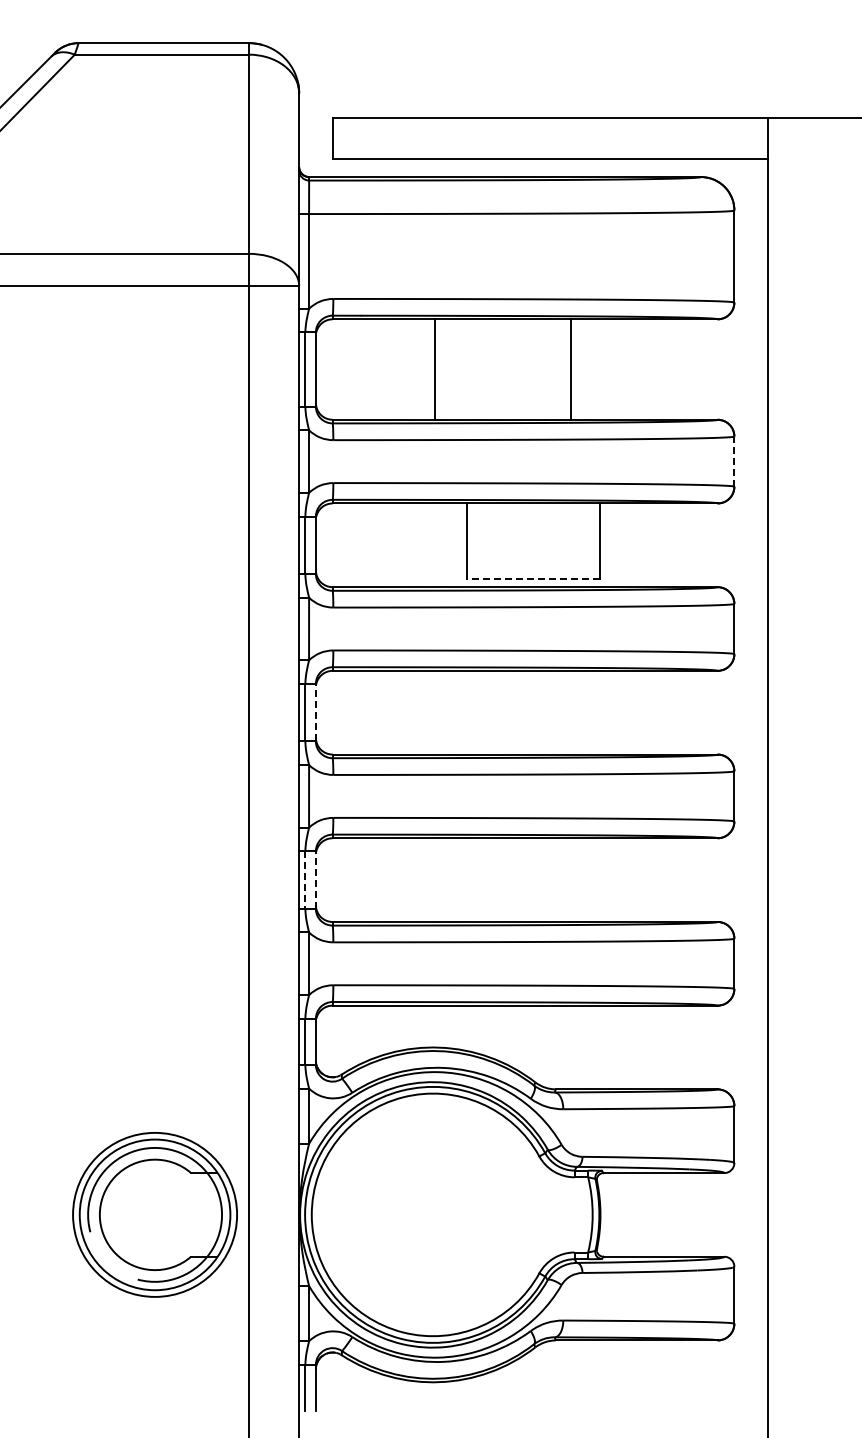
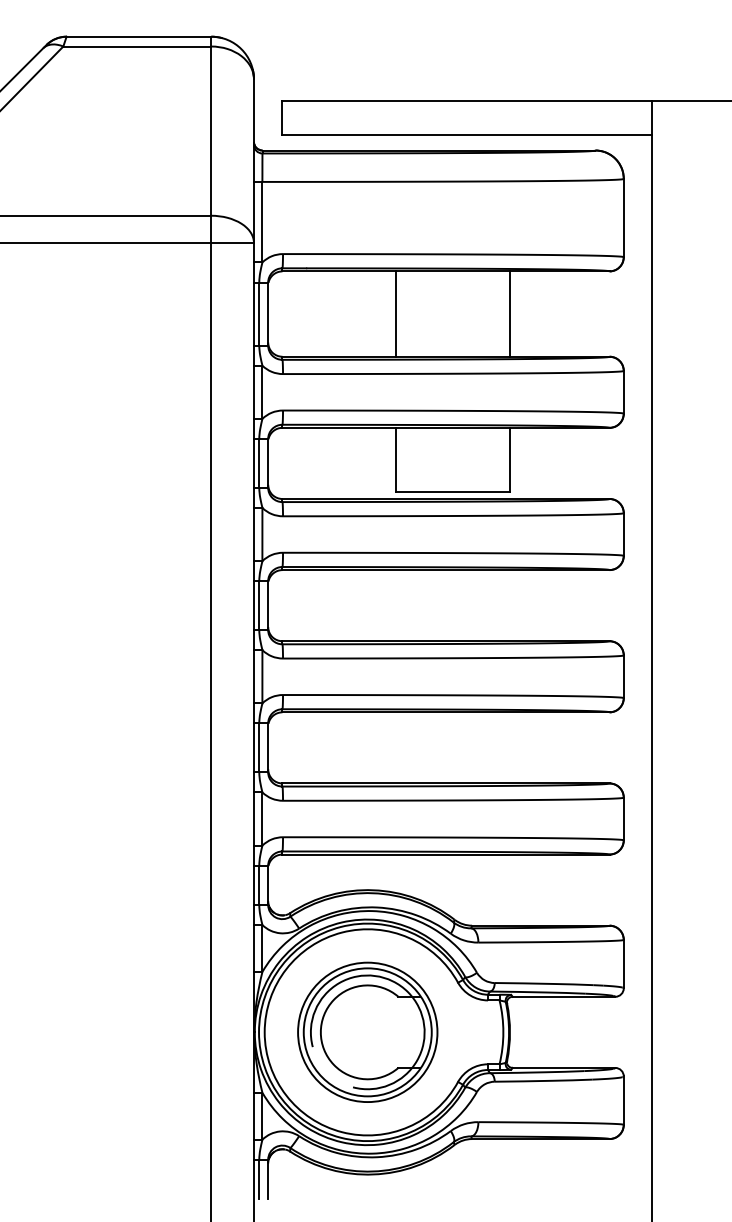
line: (434, 369) -> (396, 314), moved
line: (571, 369) -> (510, 314), moved
line: (734, 461) -> (623, 392), dashed -> solid
line: (533, 578) -> (453, 491), dashed -> solid
line: (315, 712) -> (267, 605), dashed -> solid
line: (305, 880) -> (259, 748), dashed -> solid
line: (315, 880) -> (267, 748), dashed -> solid
part: (154, 1214) -> (367, 1032), moved

